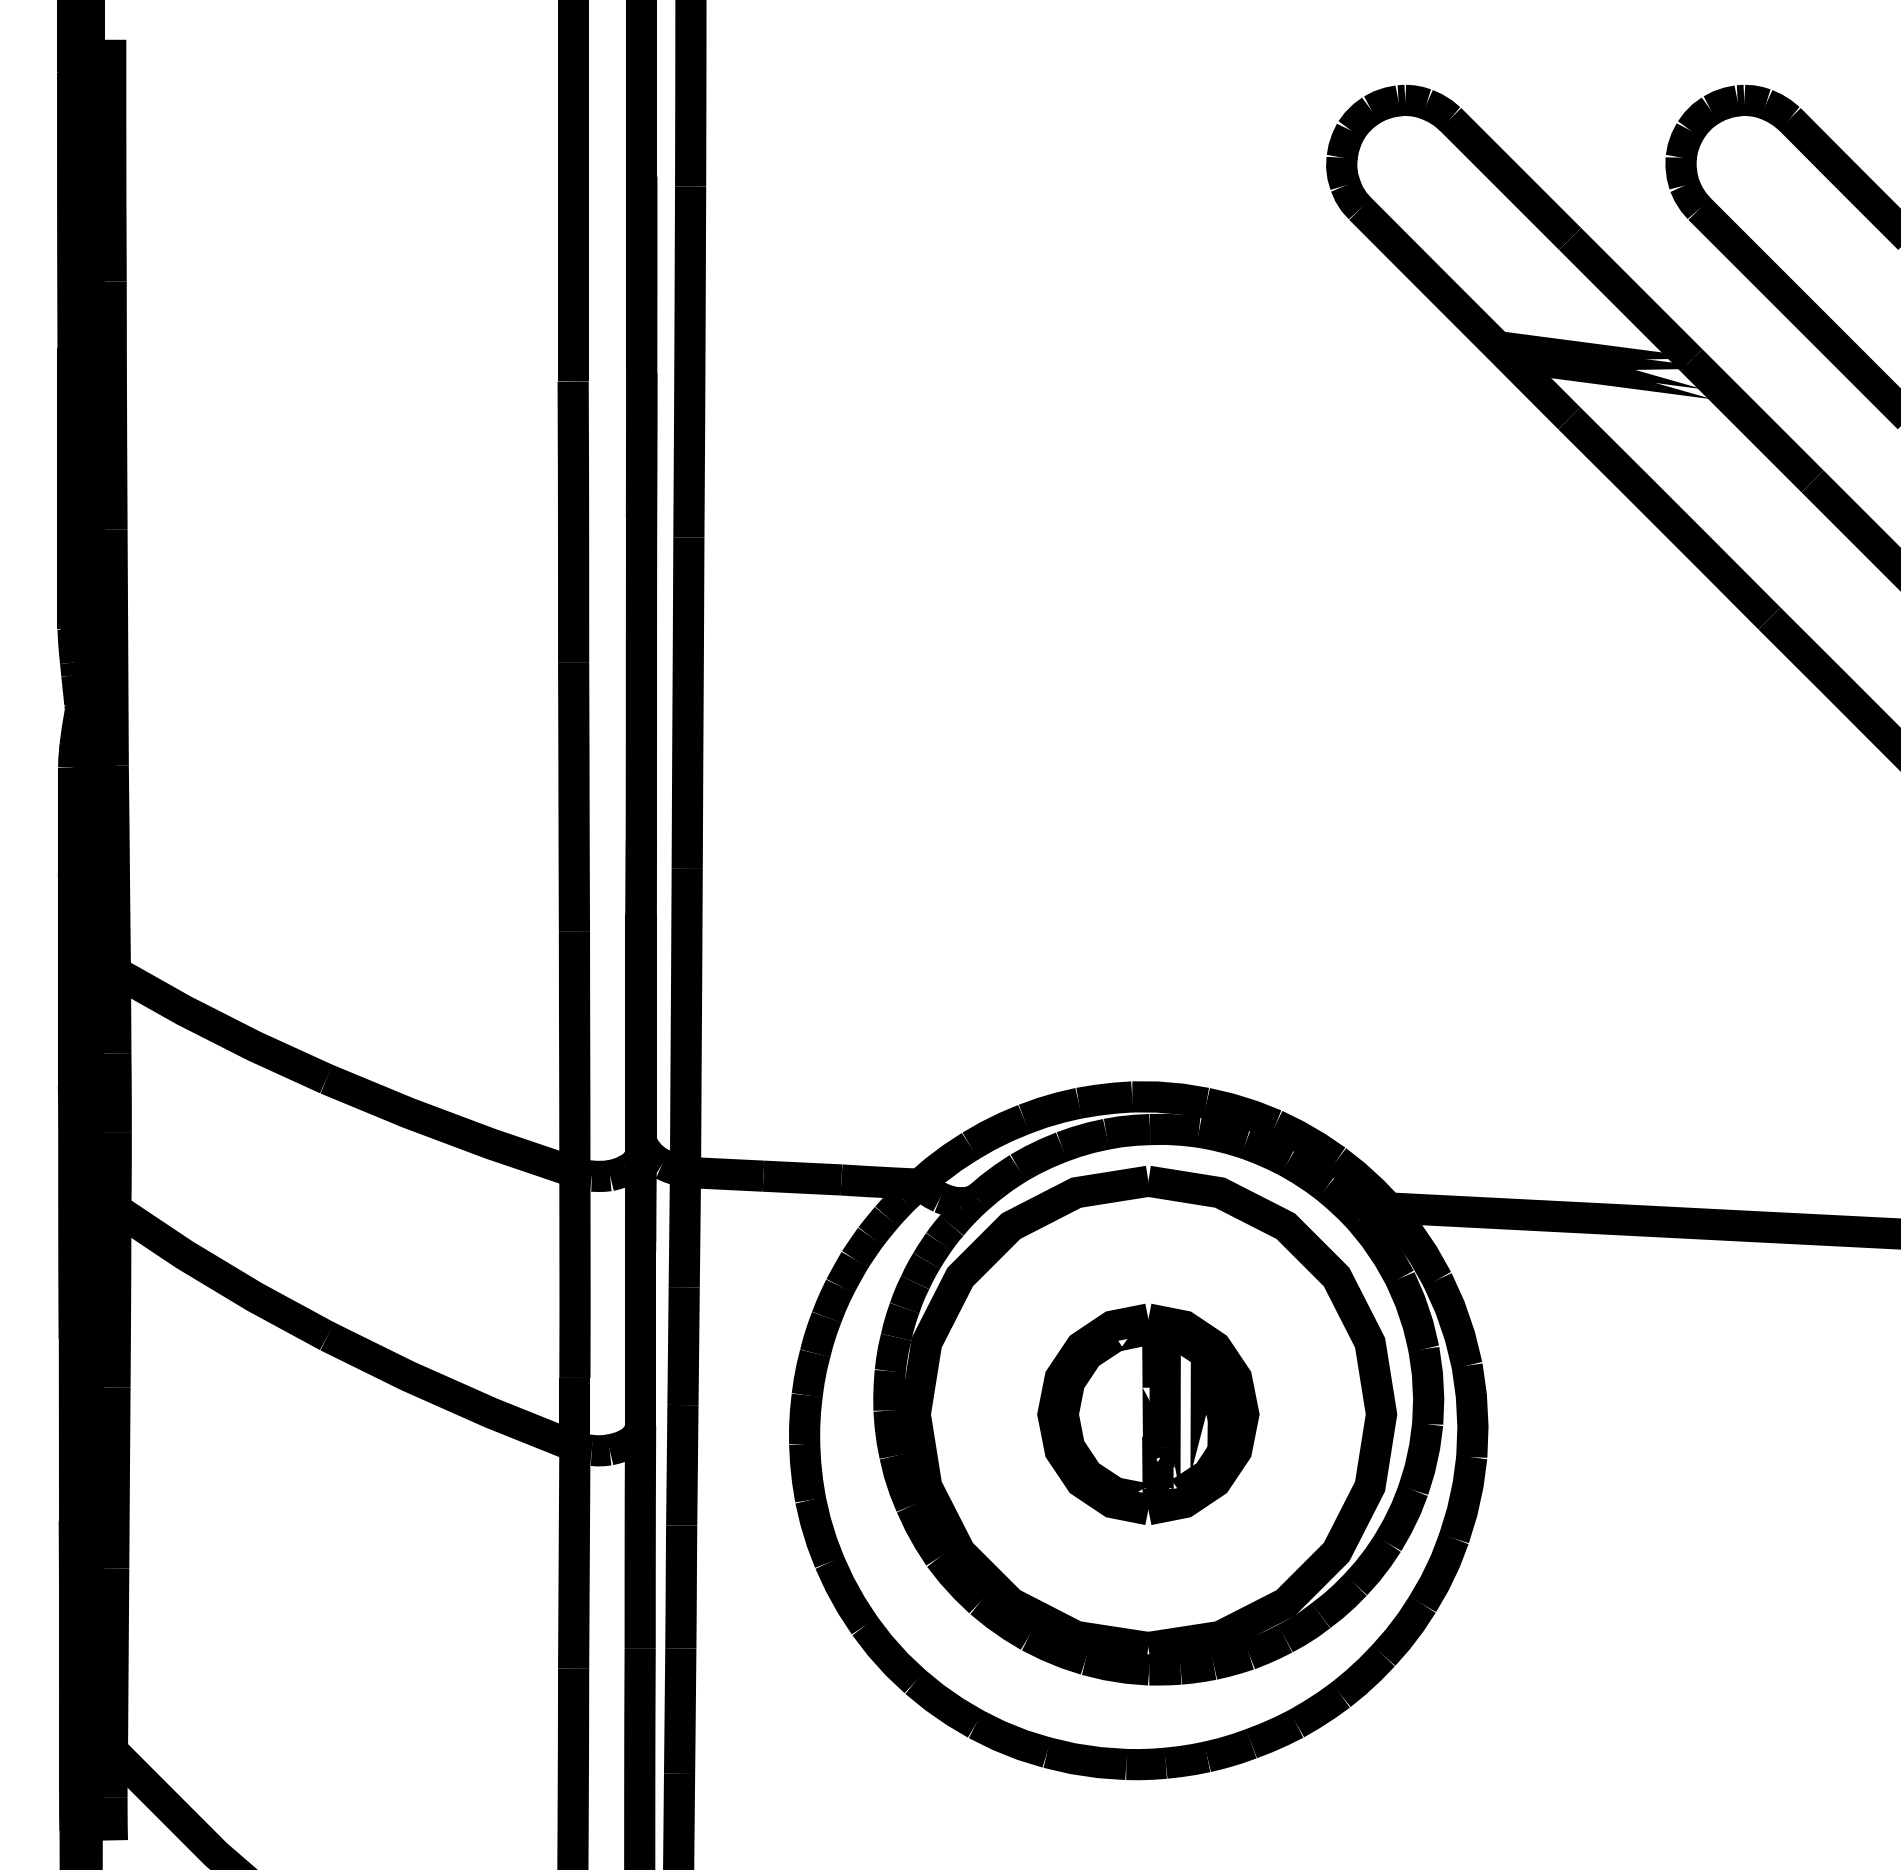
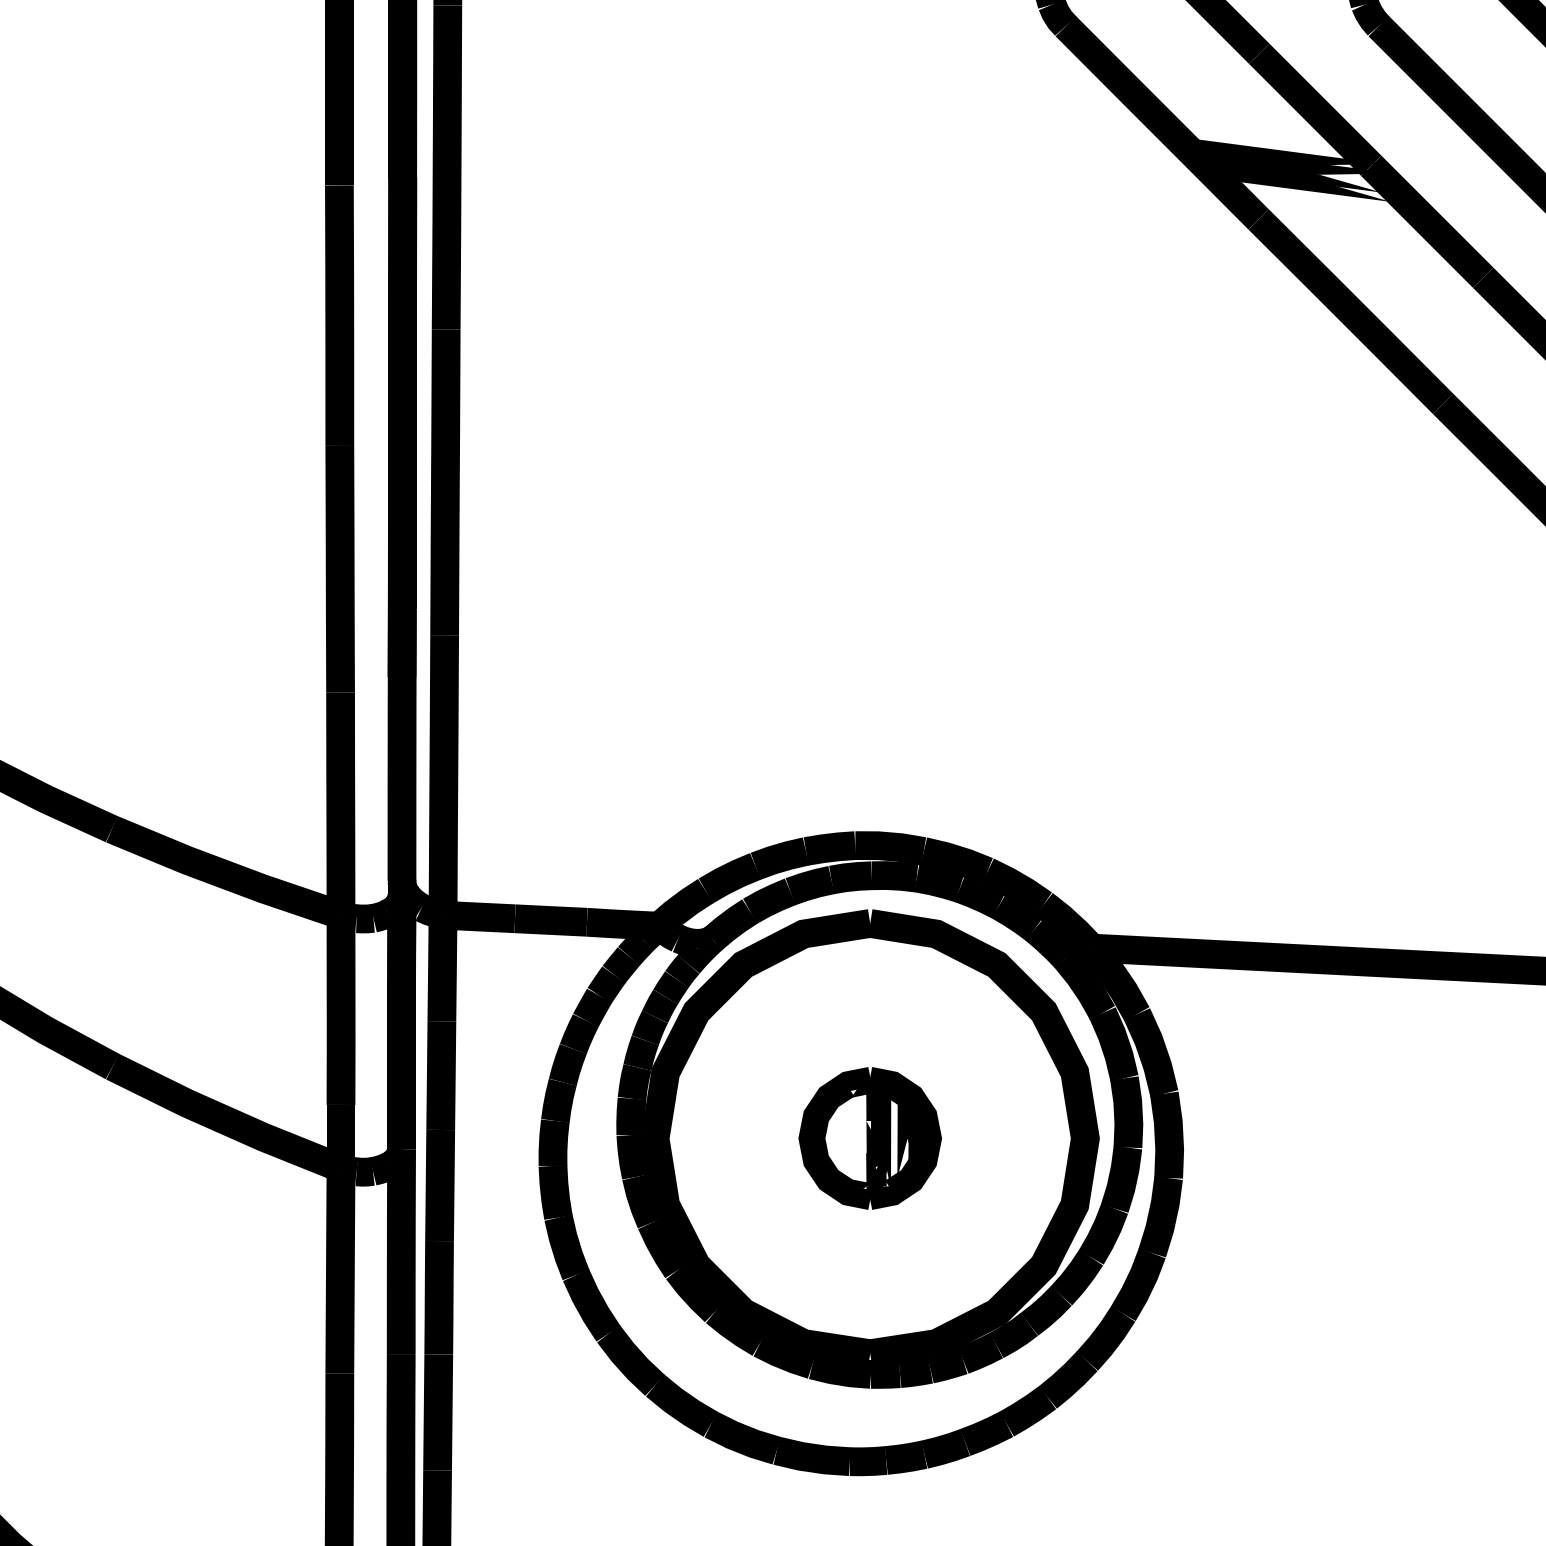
part: (1148, 1413) -> (870, 1137), size x0.7

